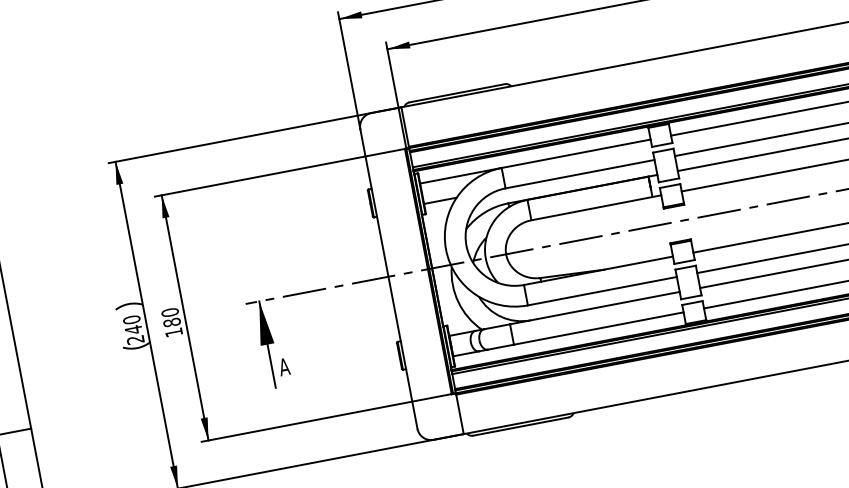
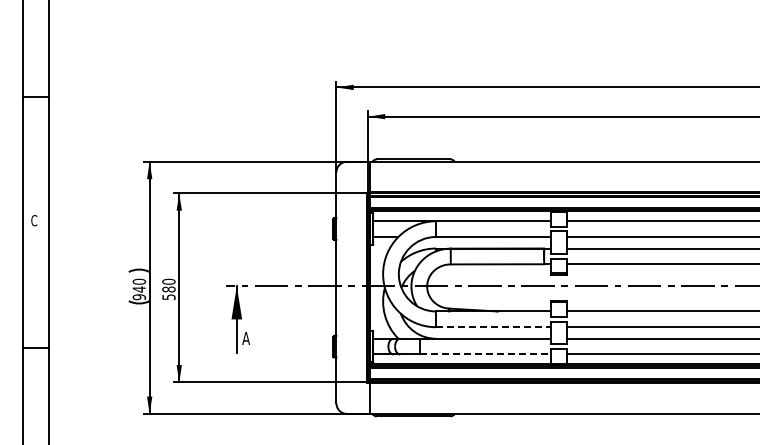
line: (603, 291) -> (494, 327), solid -> dashed
line: (600, 328) -> (486, 354), solid -> dashed
text: (173, 333) -> (168, 297), 180 -> 580
text: (135, 340) -> (139, 297), 240 -> 940

